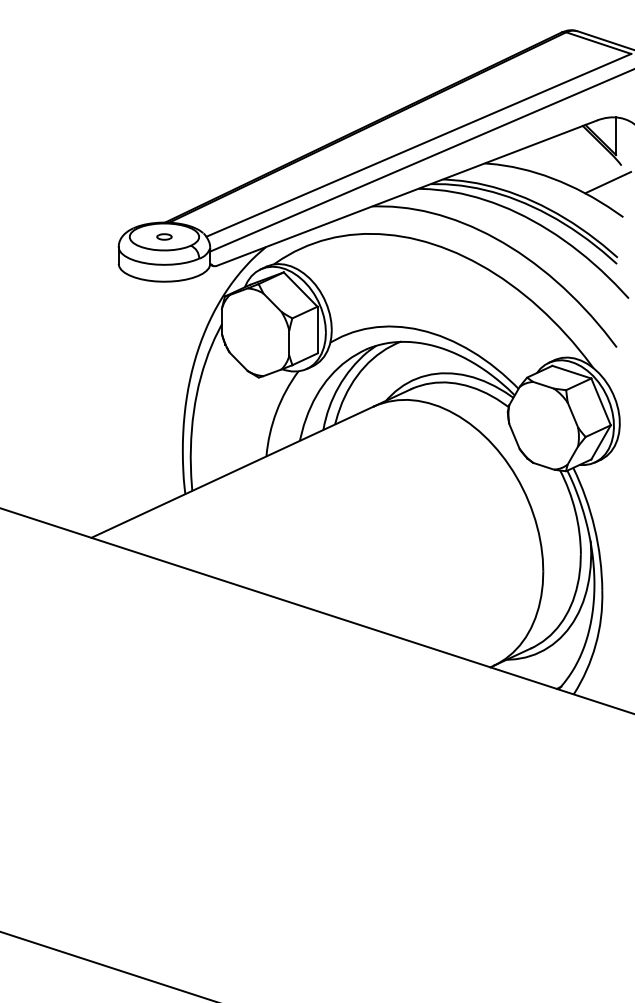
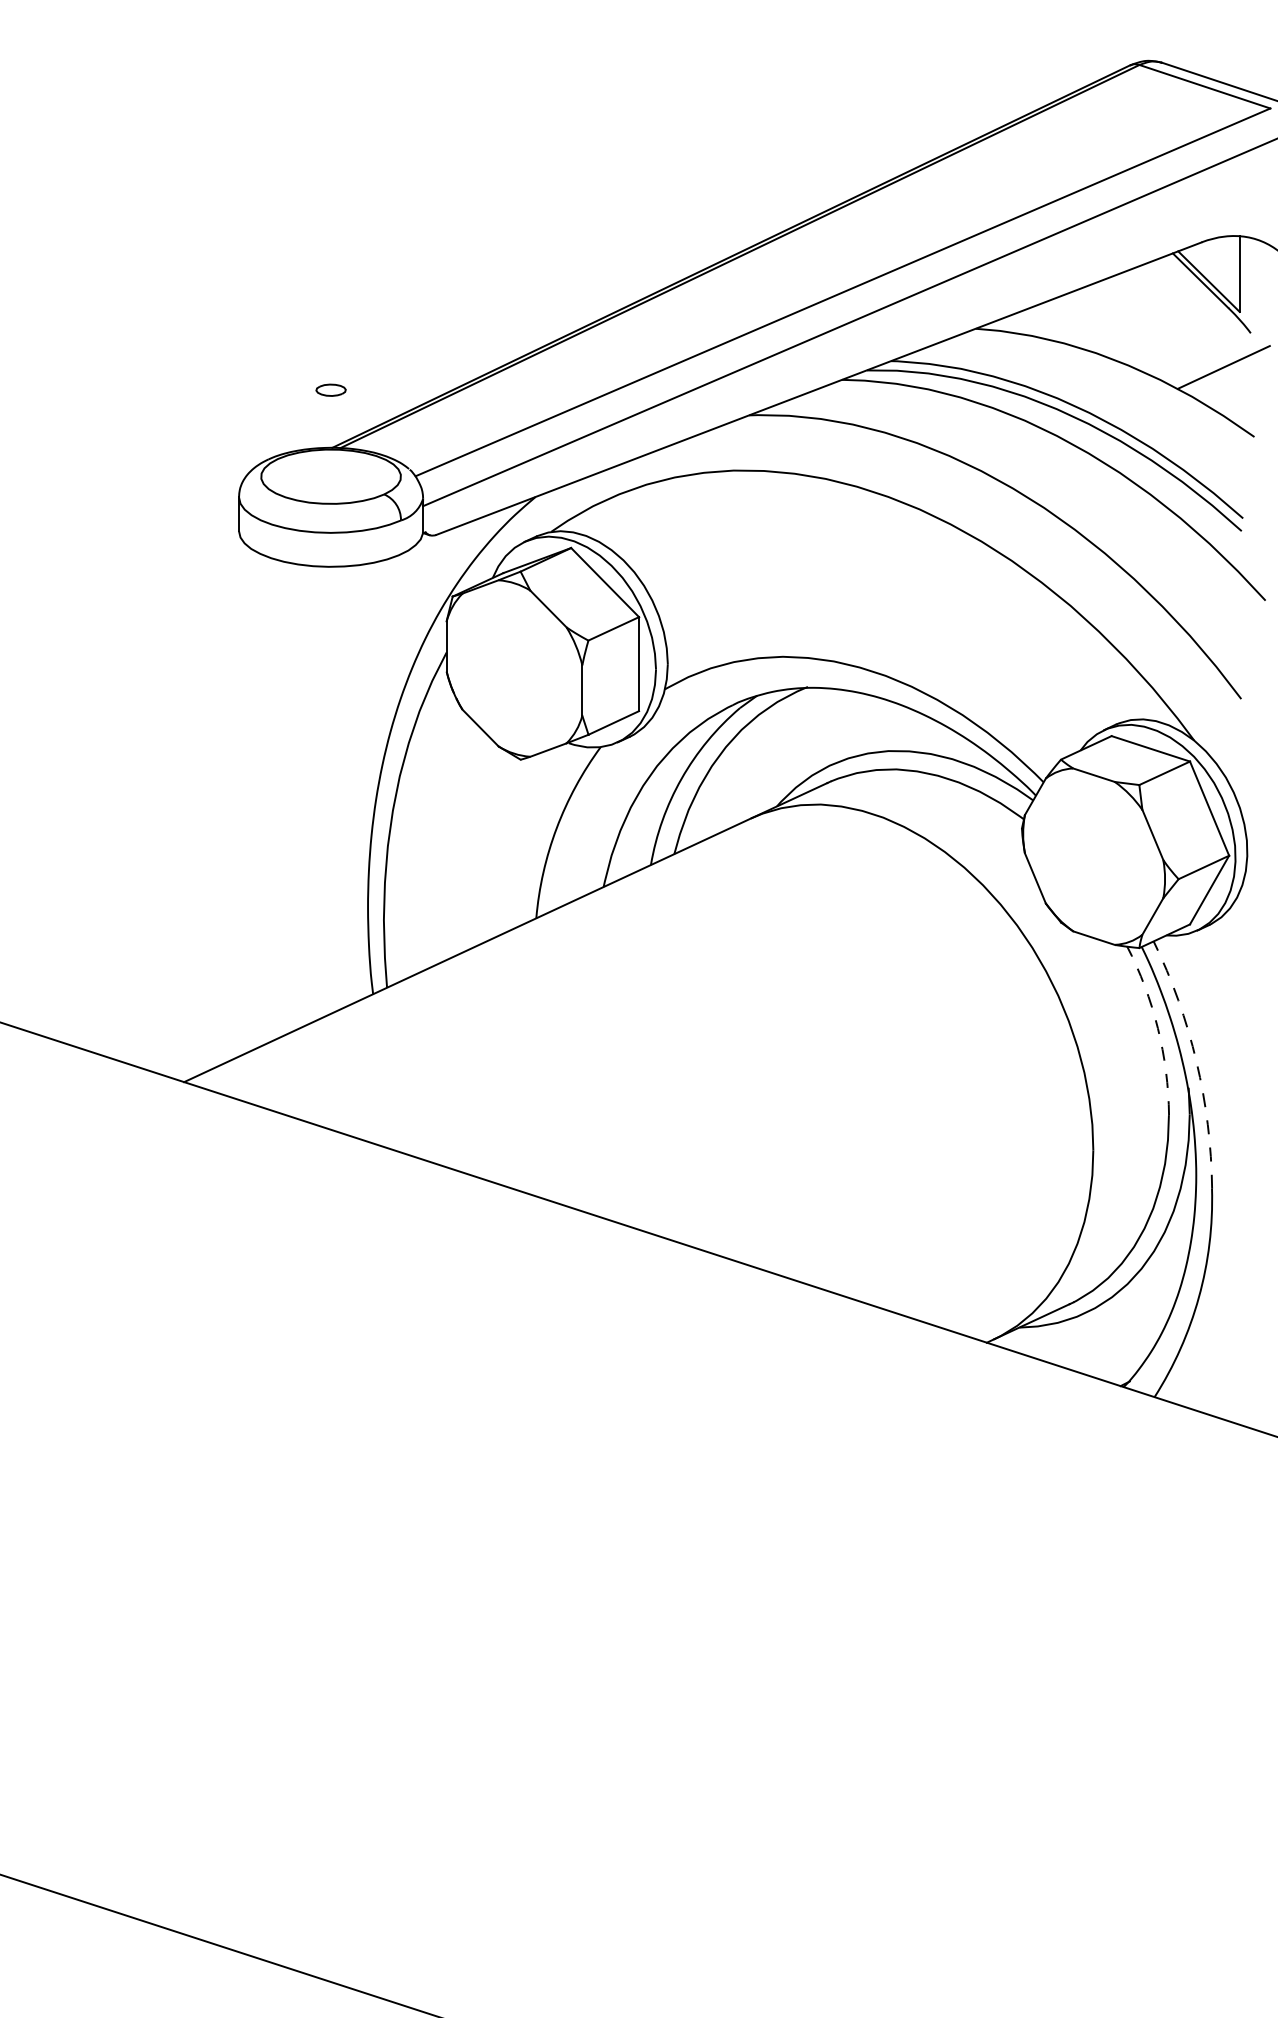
part: (164, 236) -> (331, 389), moved
arc: (575, 511) -> (1158, 1029), solid -> dashed
arc: (594, 527) -> (1196, 1061), solid -> dashed

